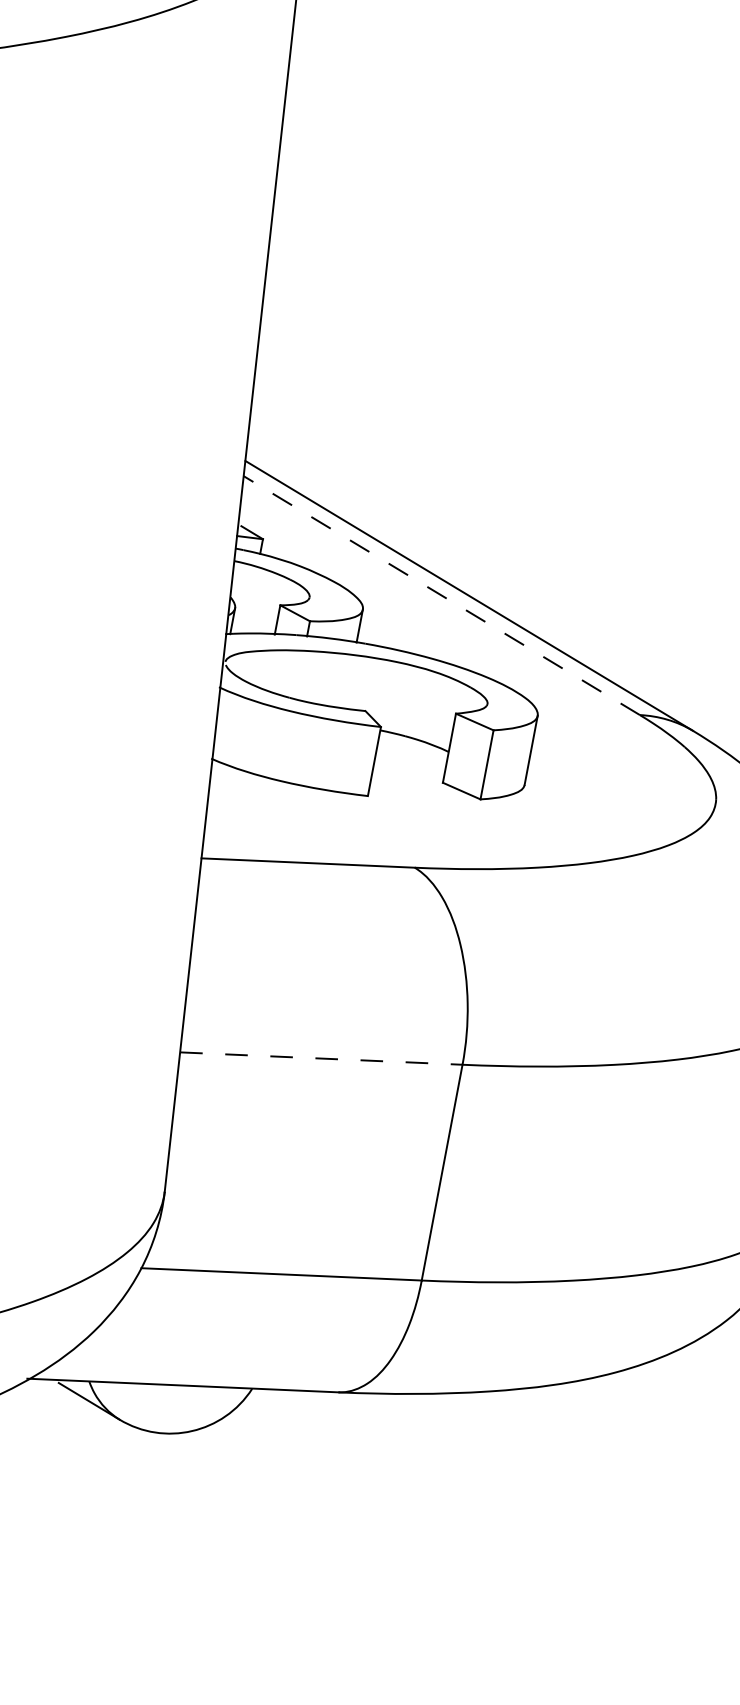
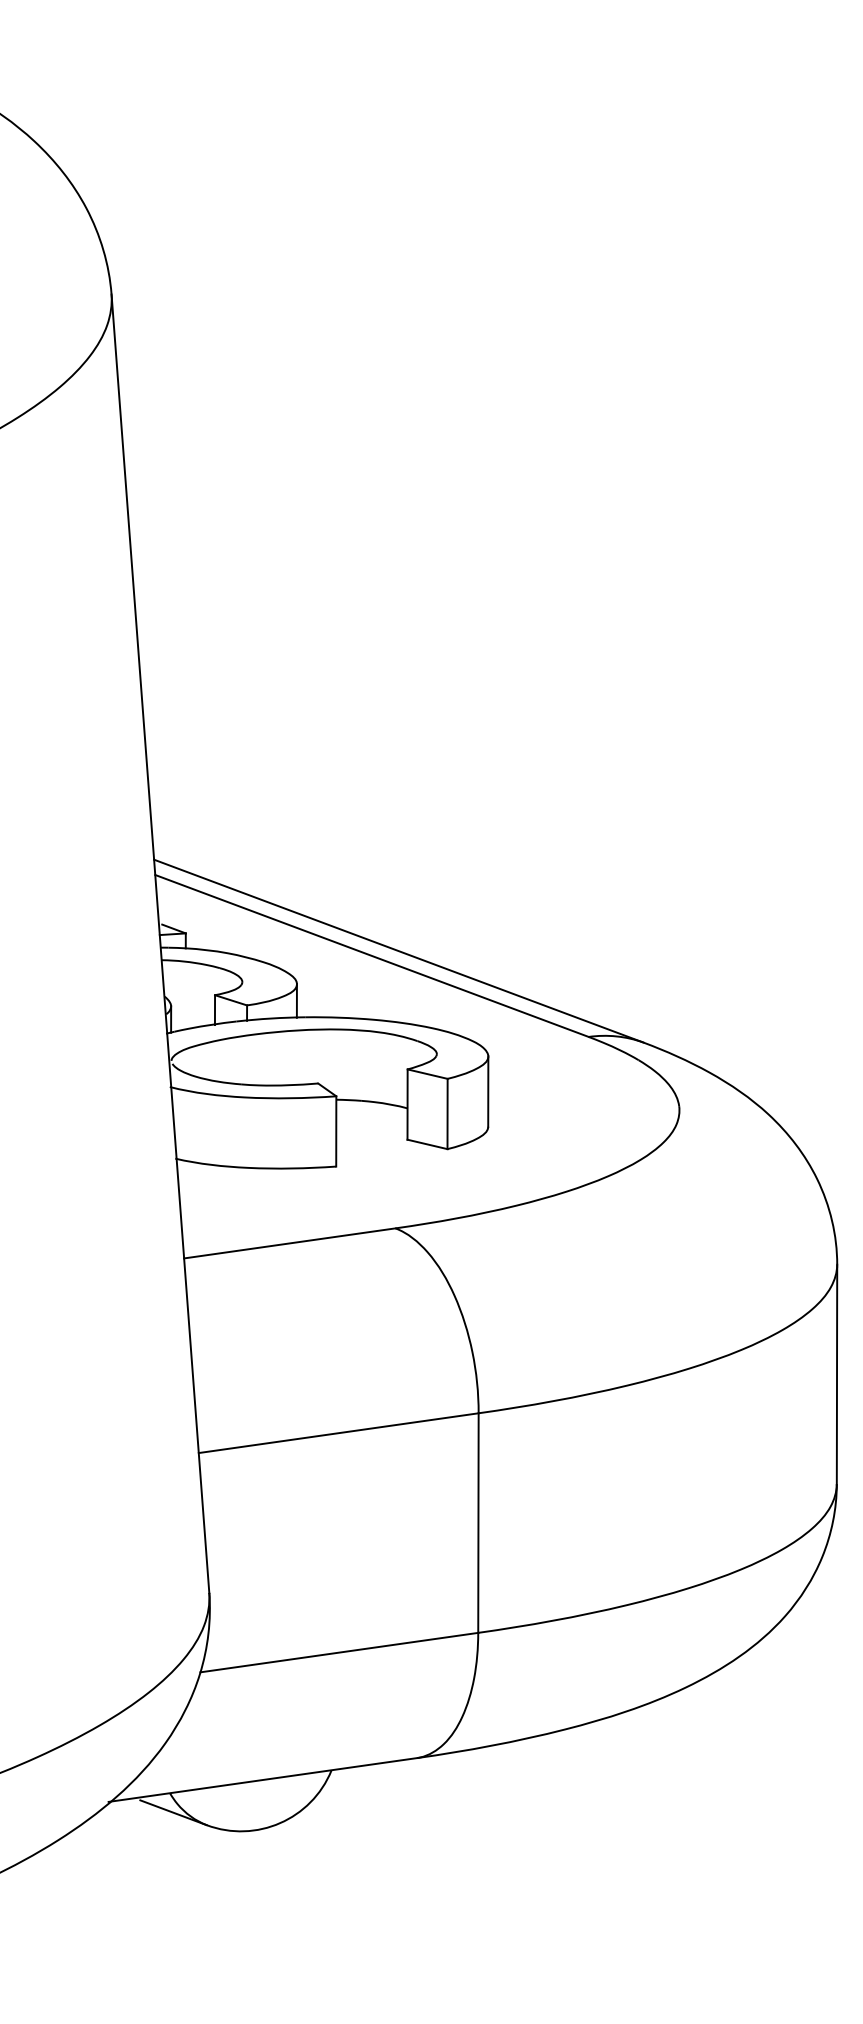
line: (441, 595) -> (371, 955), dashed -> solid
line: (322, 1059) -> (339, 1433), dashed -> solid

